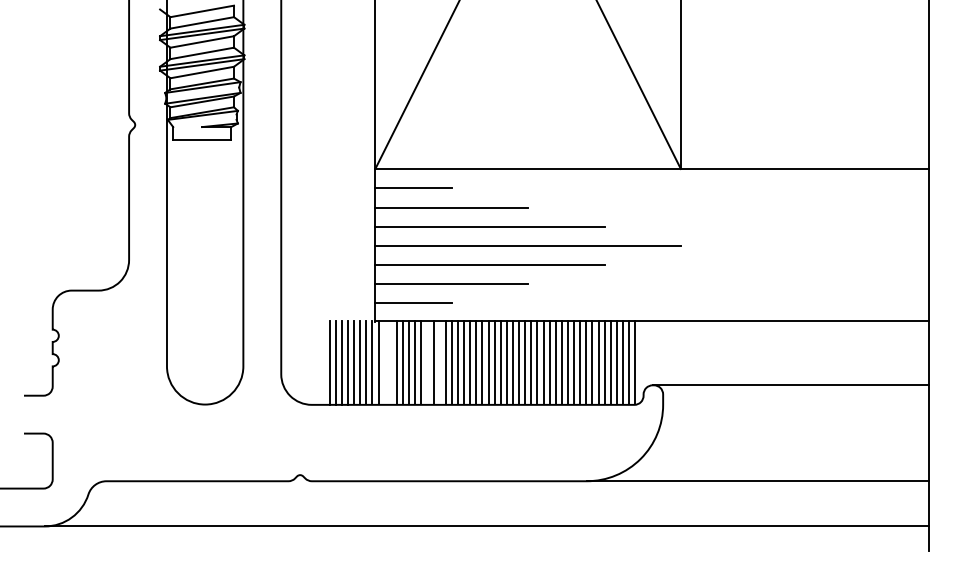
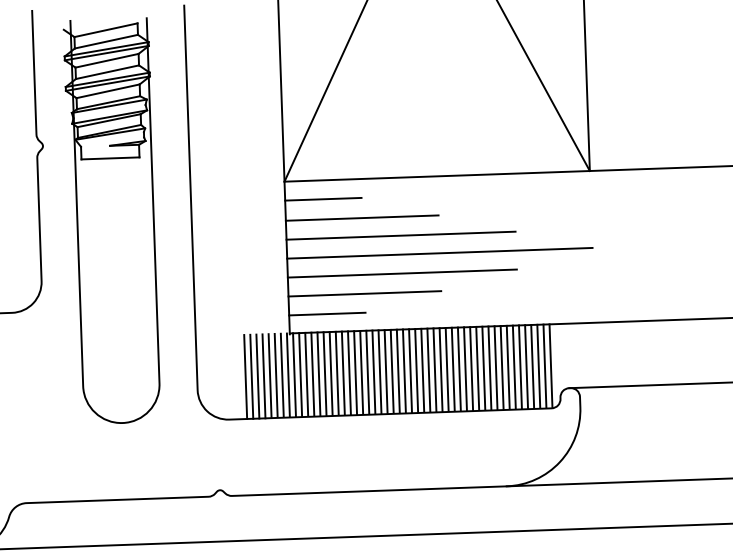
line: (384, 361) -> (300, 373), added
line: (390, 361) -> (306, 373), added
line: (427, 361) -> (343, 372), added
line: (439, 361) -> (355, 371), added

